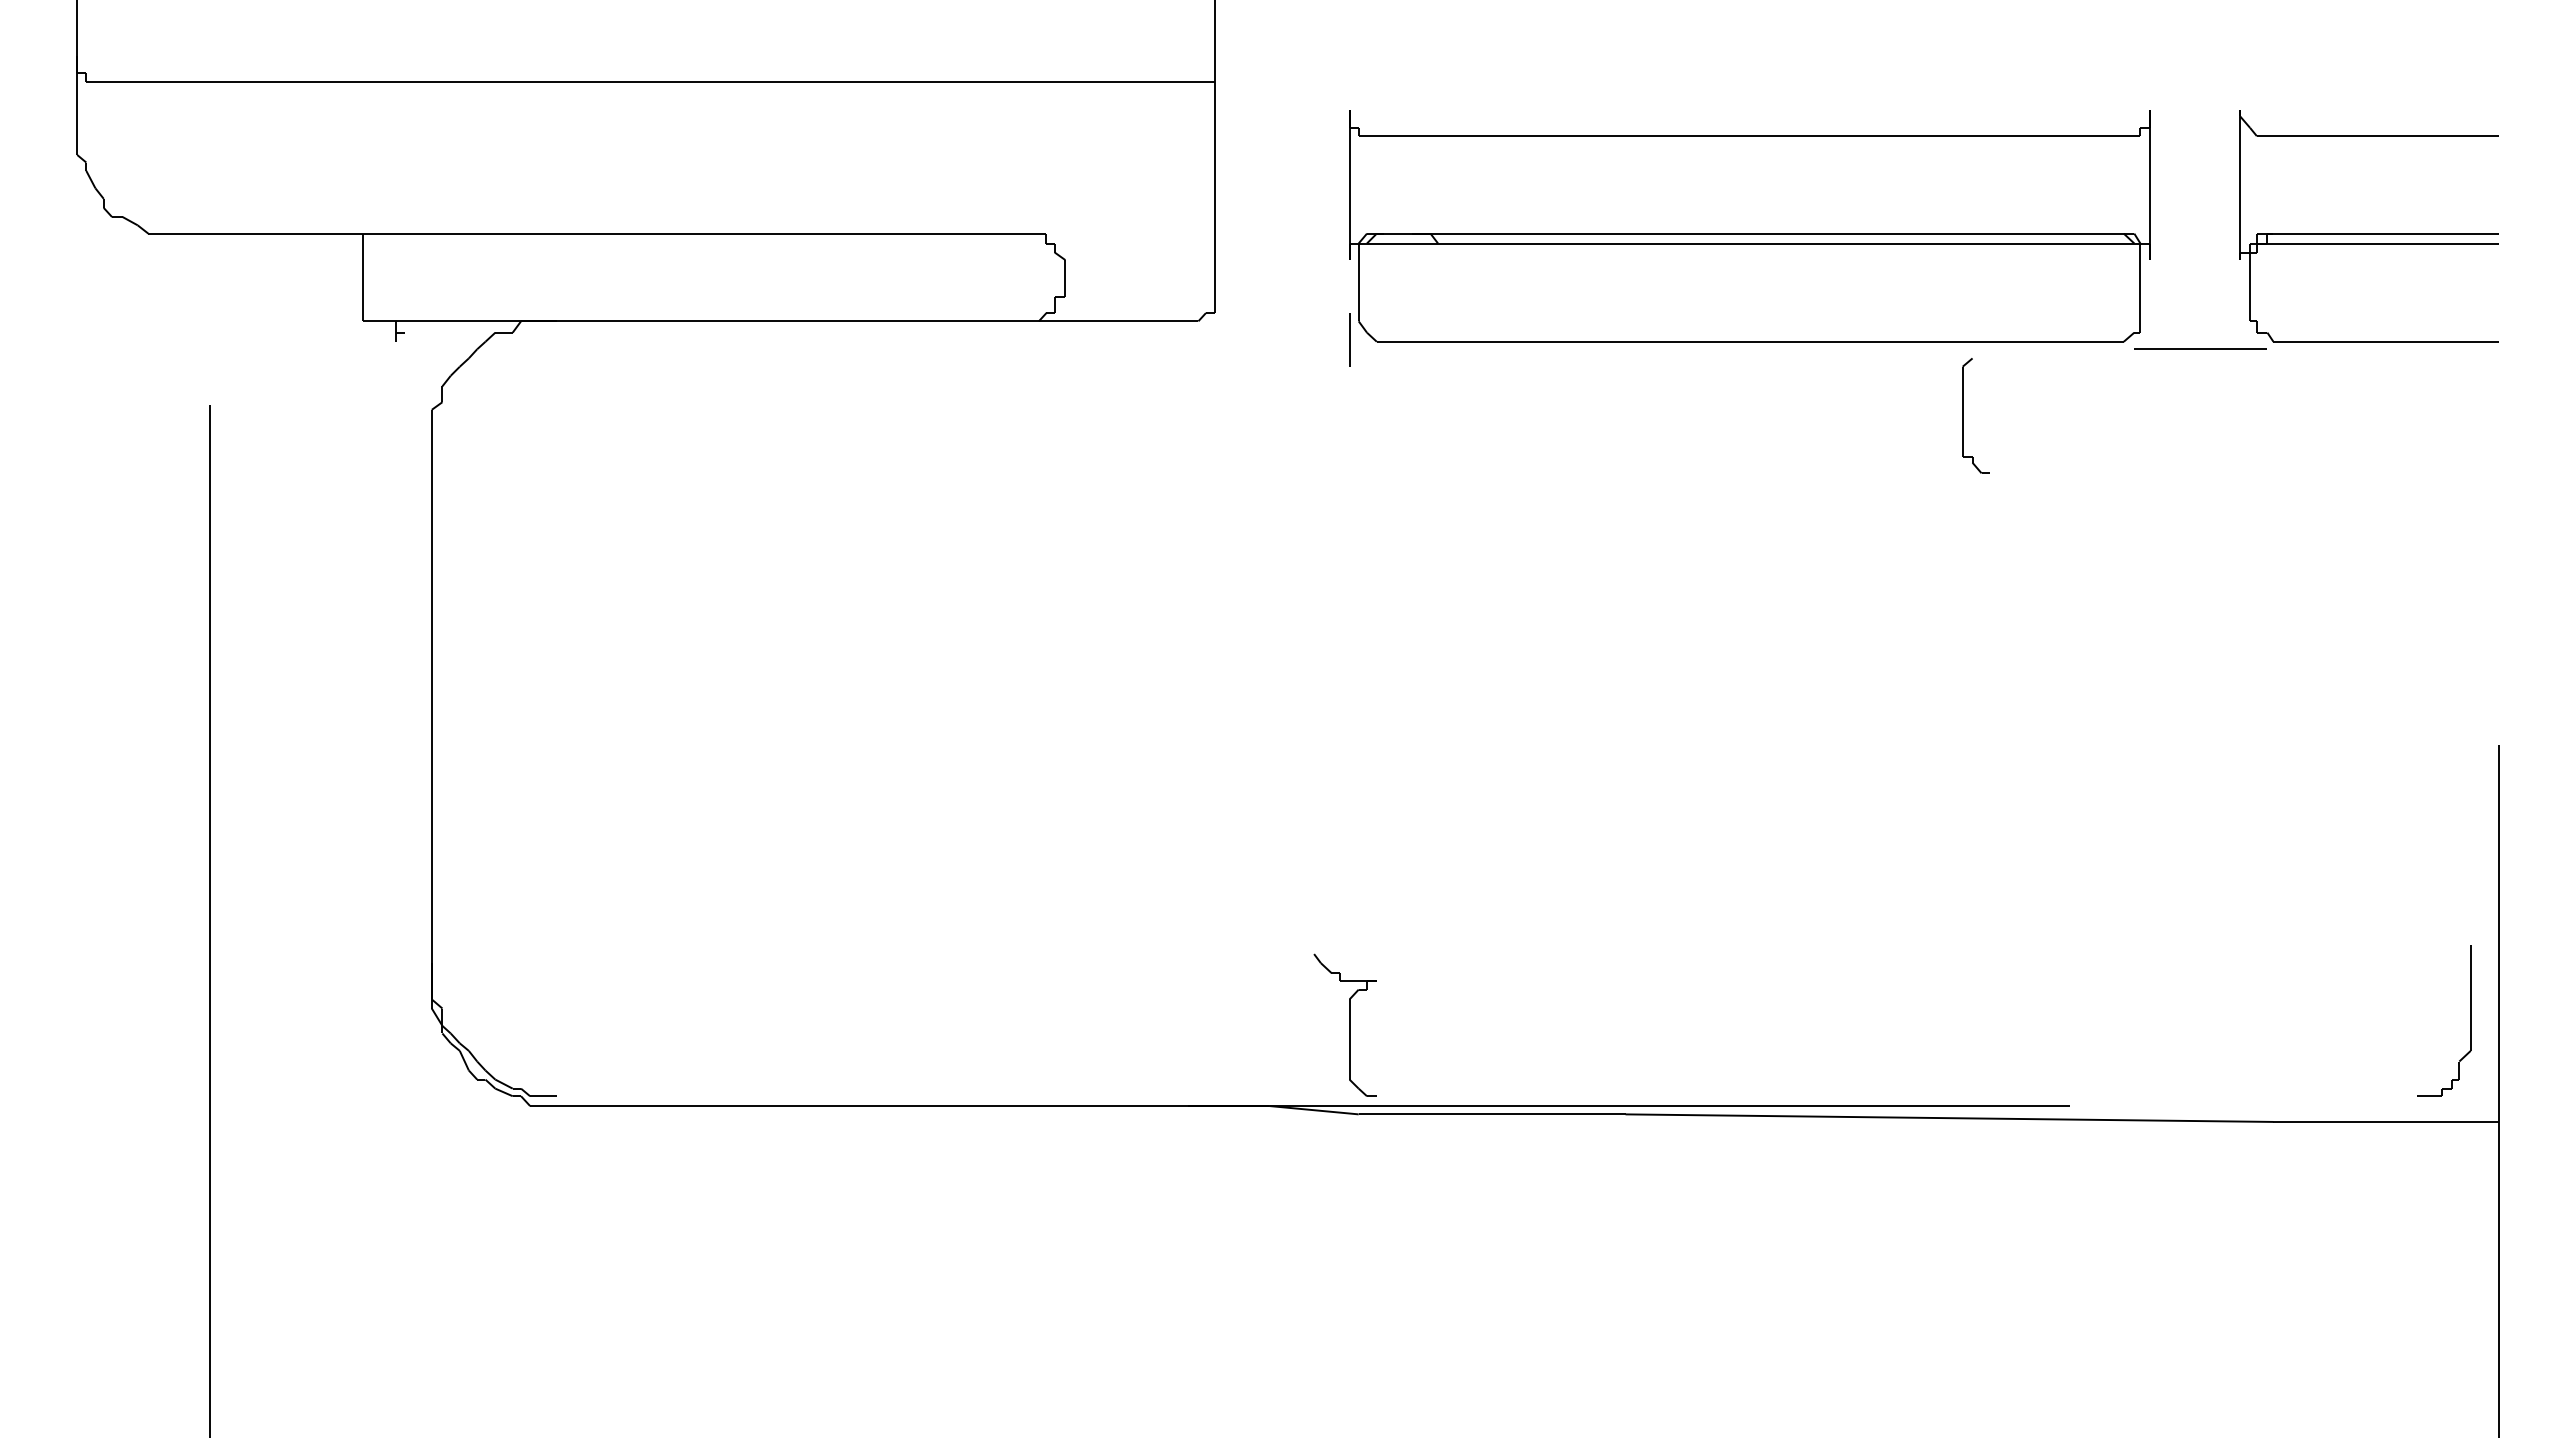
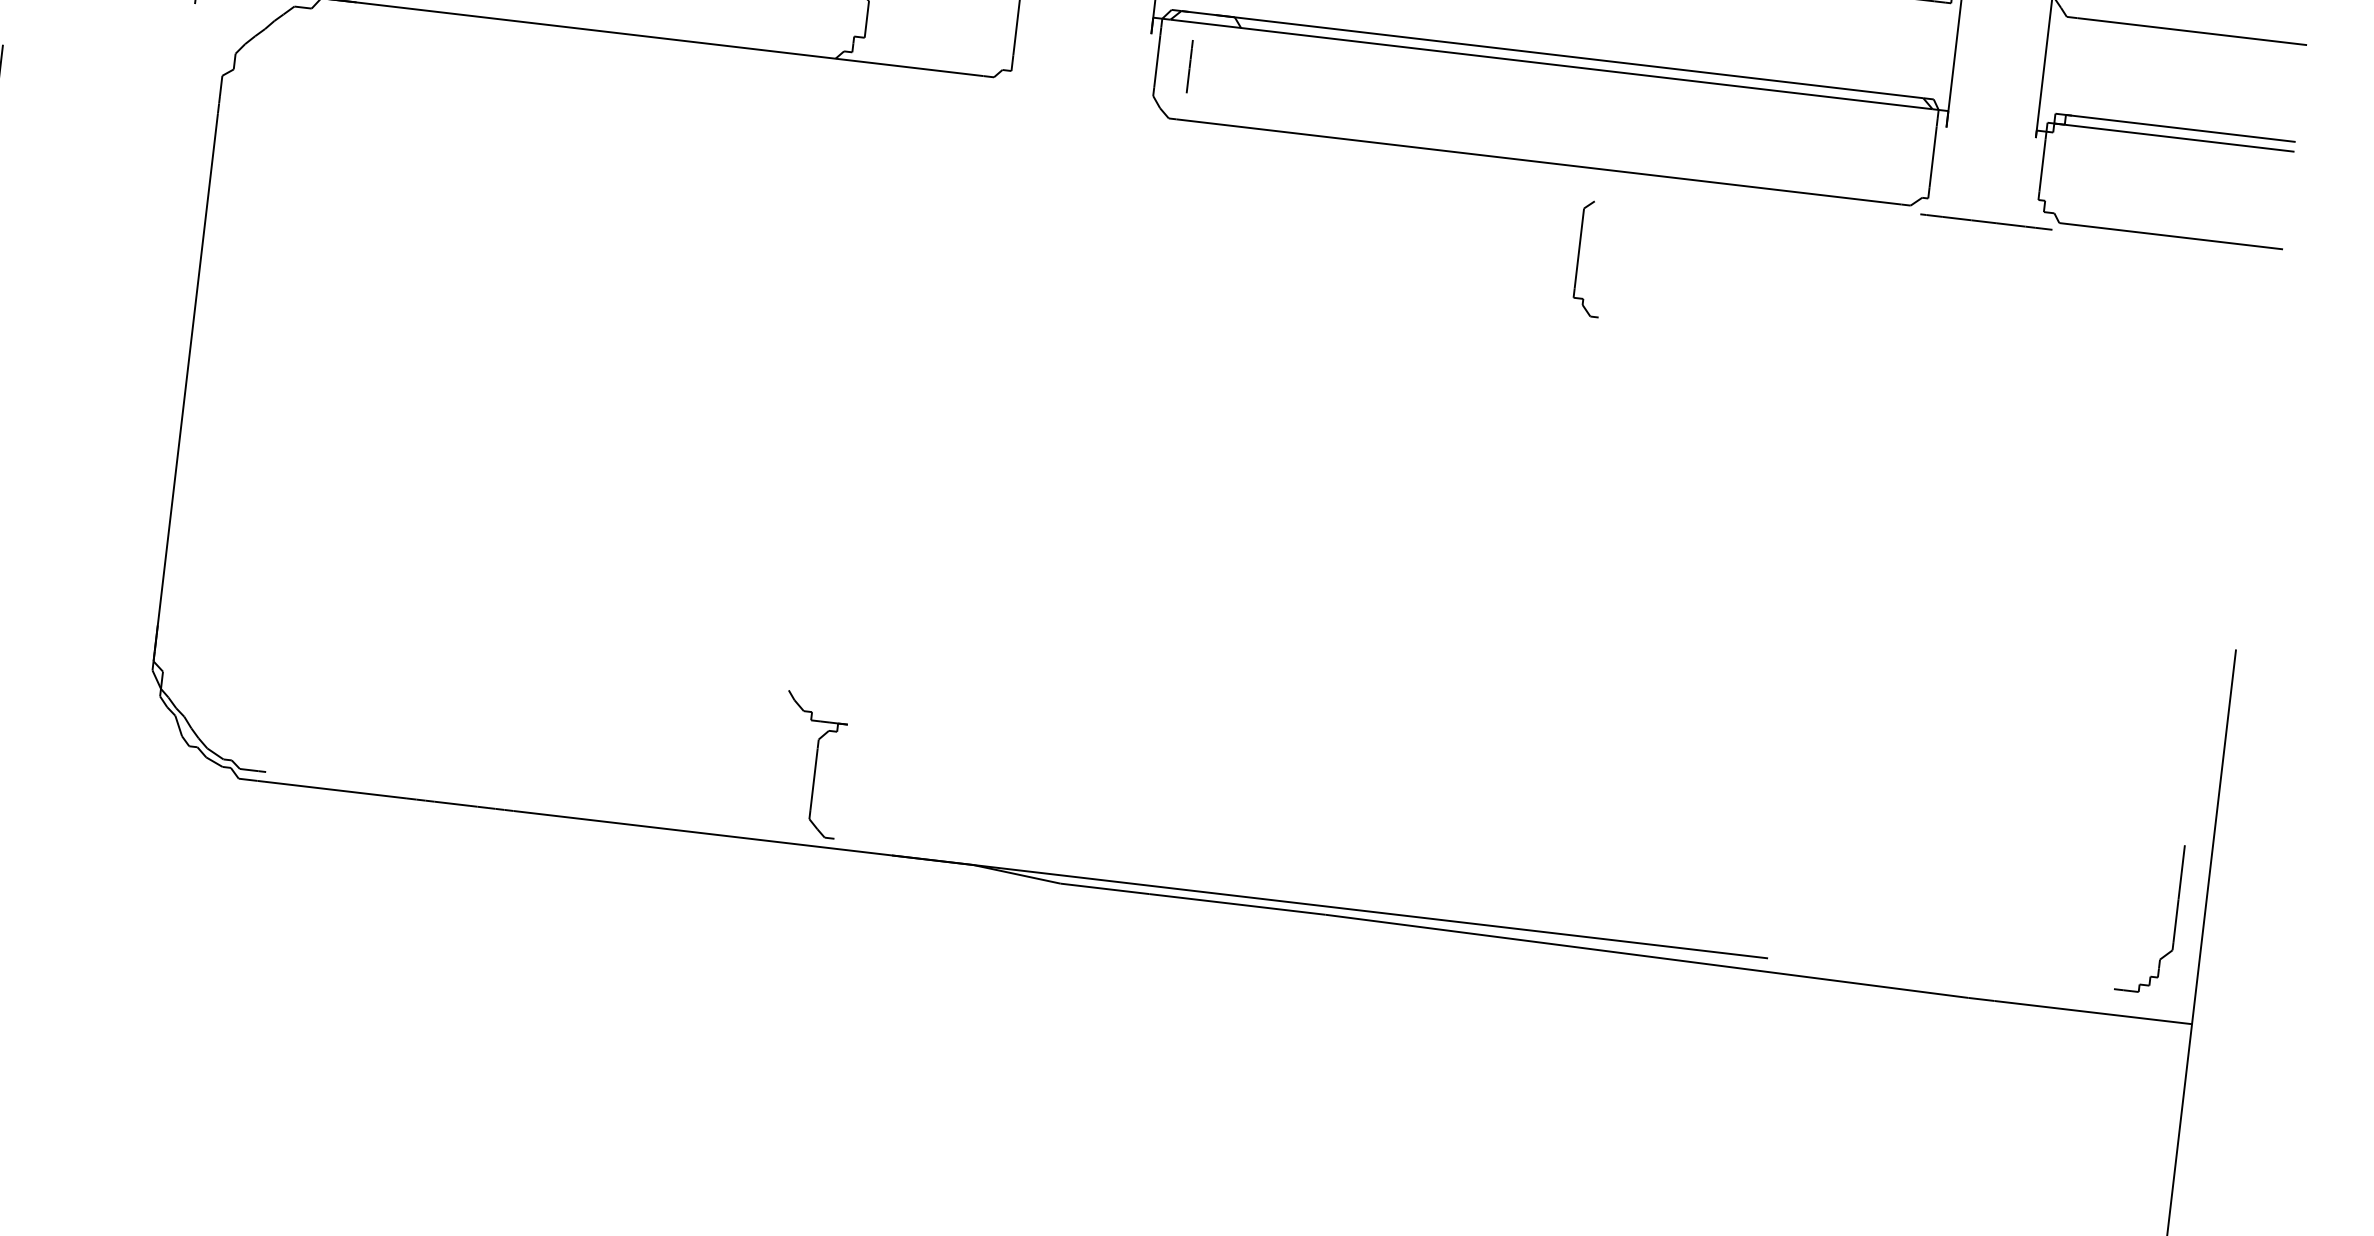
line: (1349, 339) -> (1189, 66), moved
part: (1963, 415) -> (1579, 256), moved
part: (1344, 1024) -> (810, 763), moved

